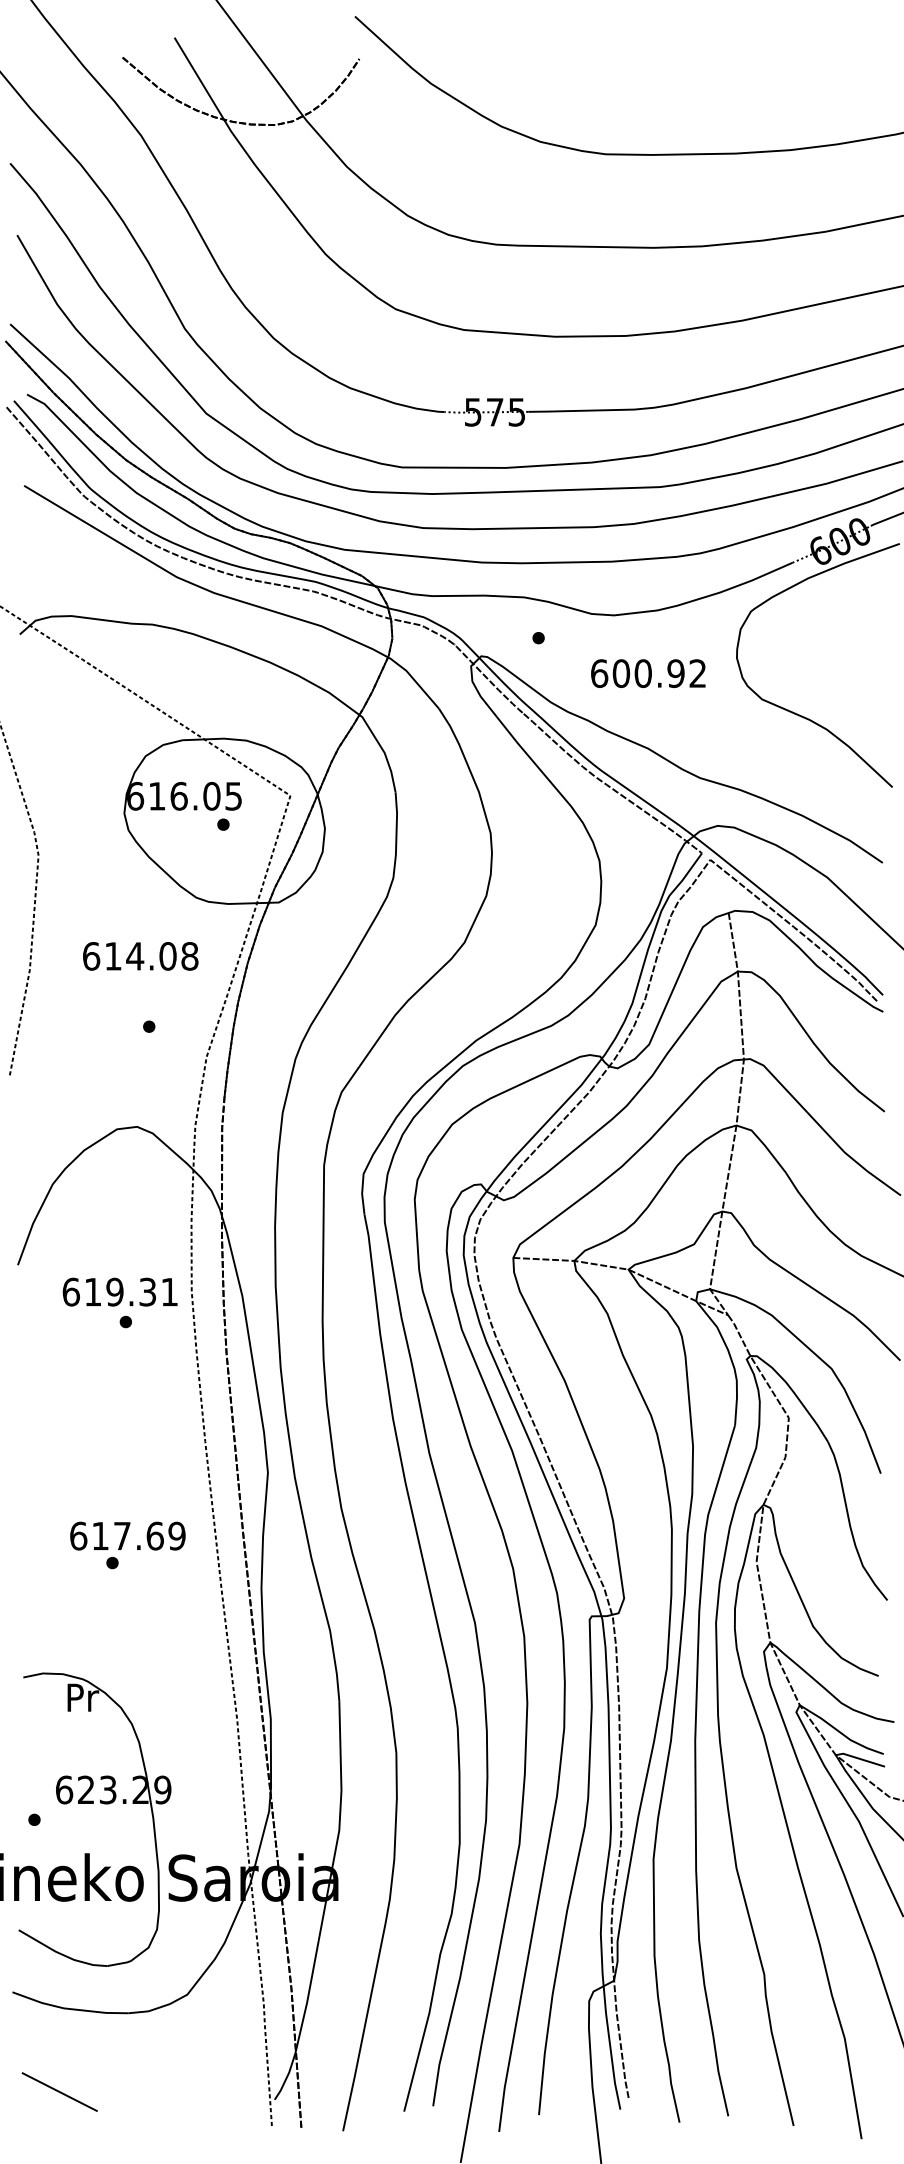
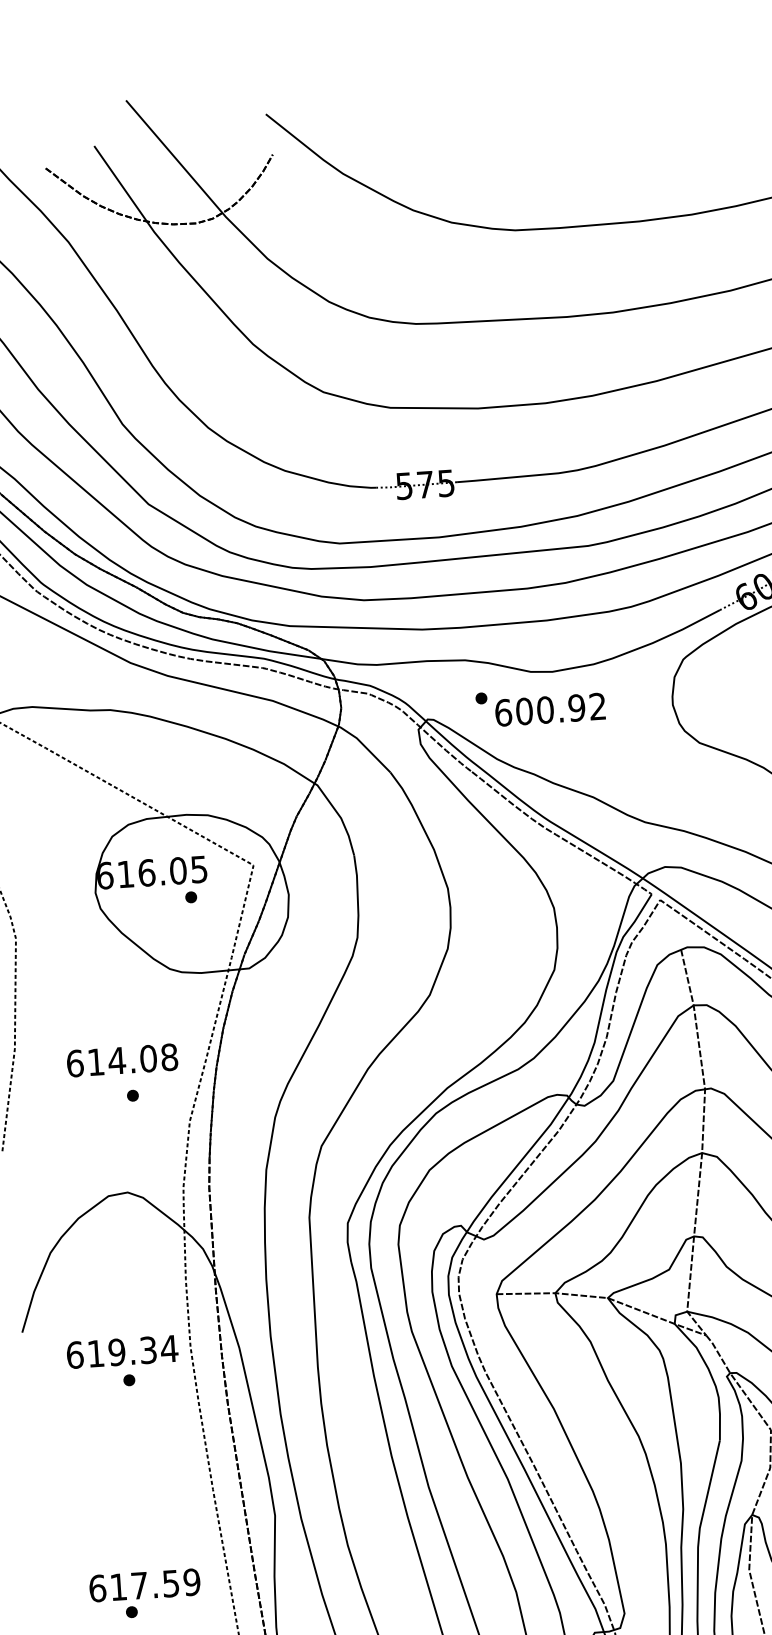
text: (648, 673) -> (550, 709), moved
text: (140, 956) -> (122, 1060), moved
text: (169, 1292) -> (169, 1349), 619.31 -> 619.34
text: (154, 1535) -> (170, 1583), 617.69 -> 617.59

